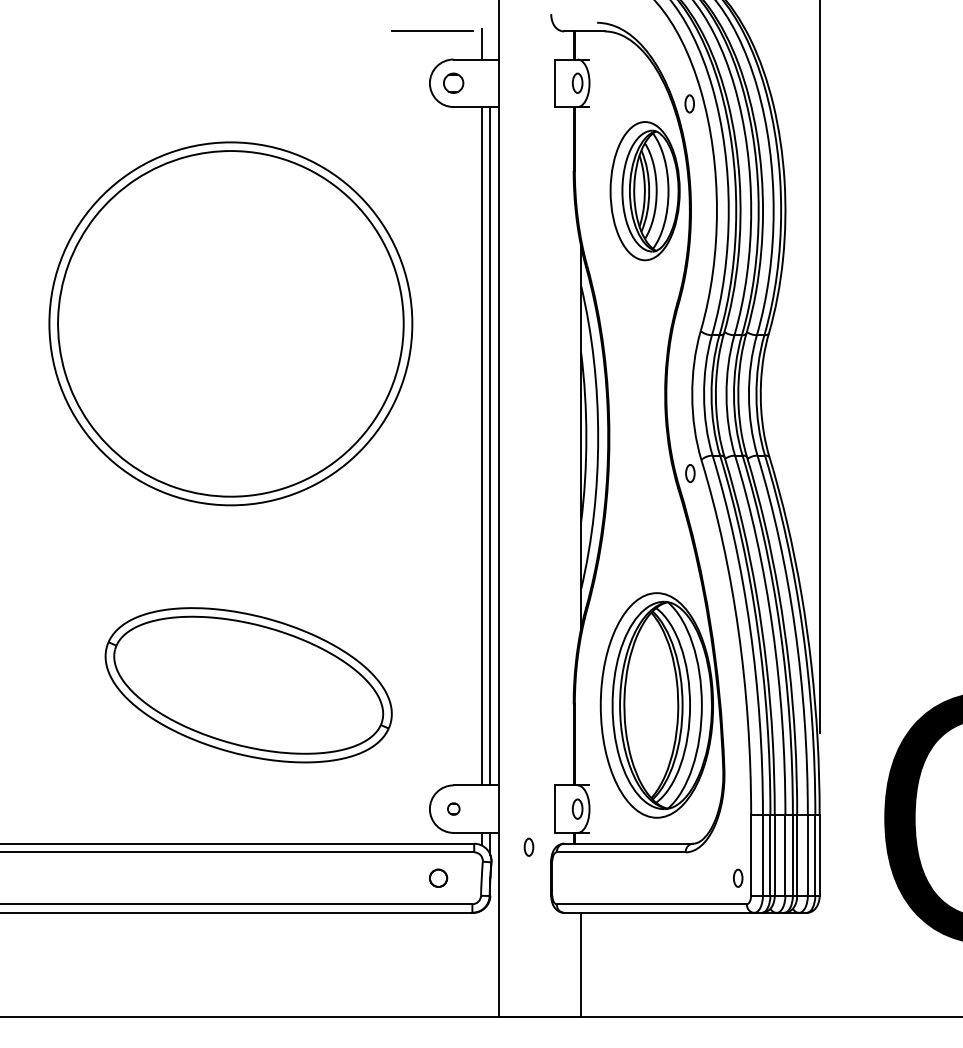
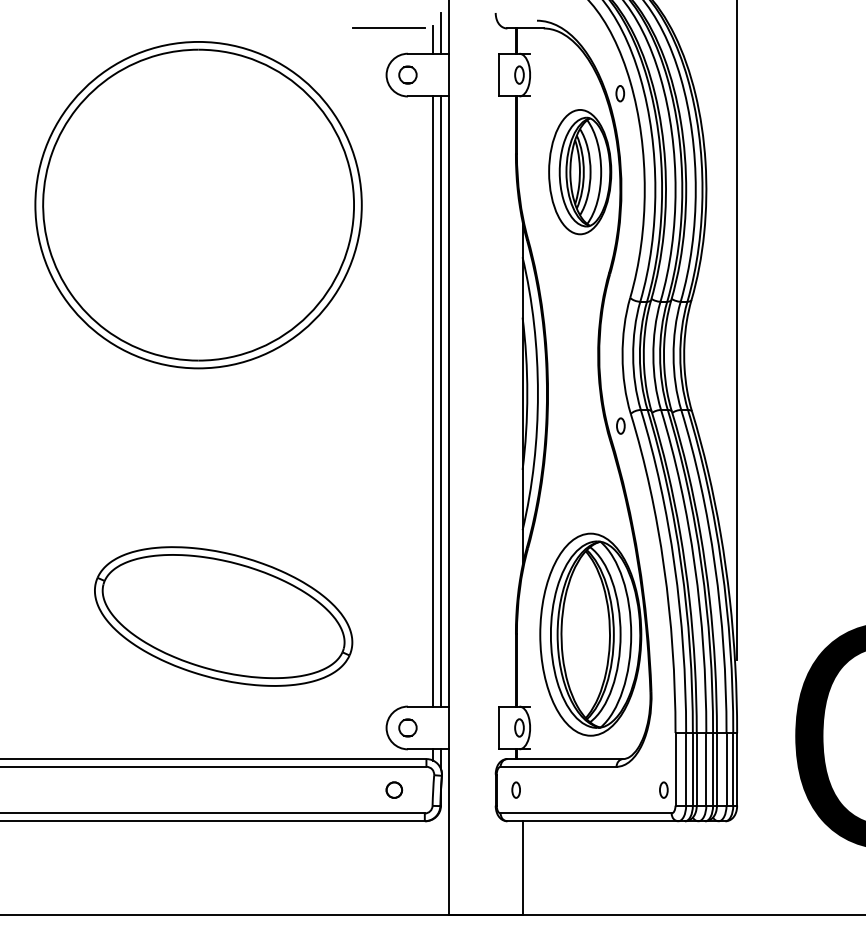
line: (490, 36) -> (441, 33), added
part: (230, 323) -> (198, 204), moved
circle: (453, 808) -> (407, 727), size x1.67
part: (528, 846) -> (515, 789), moved

